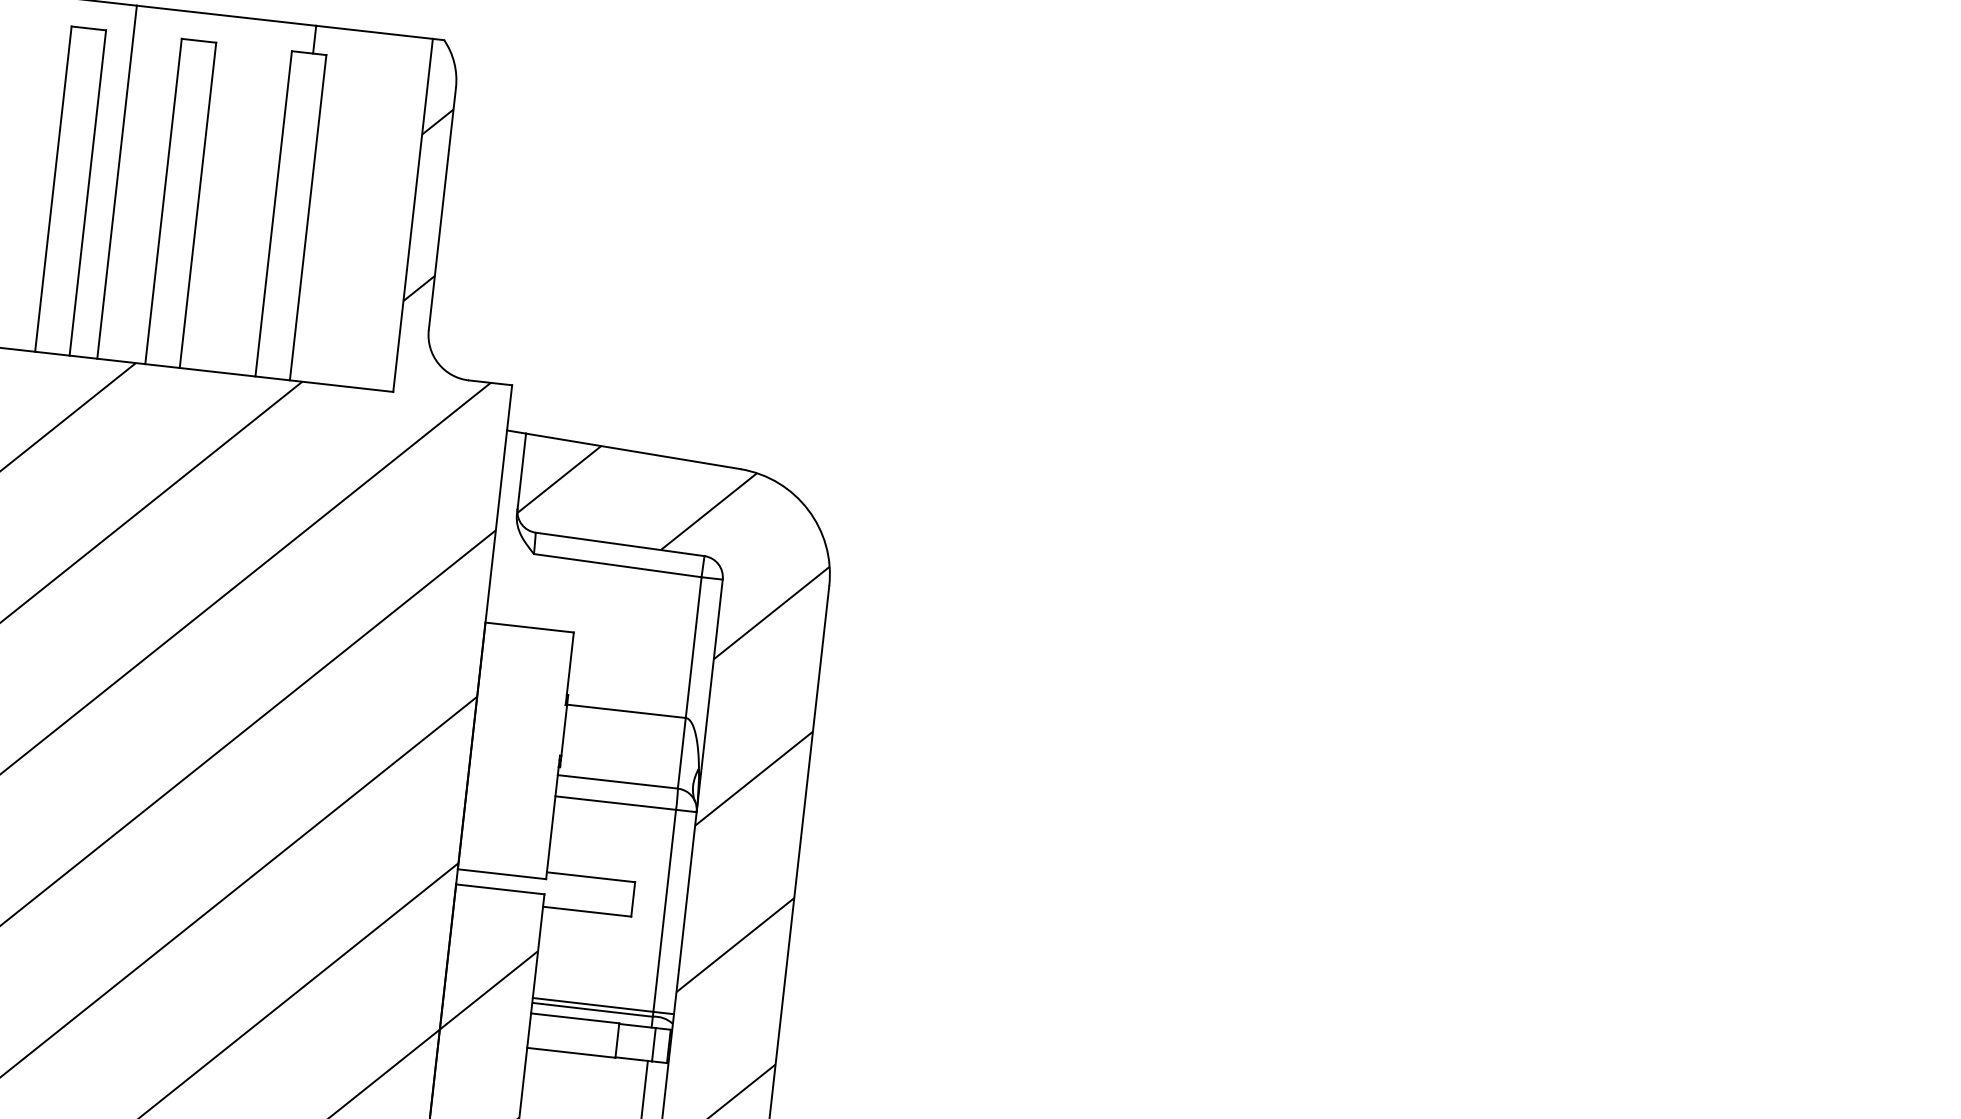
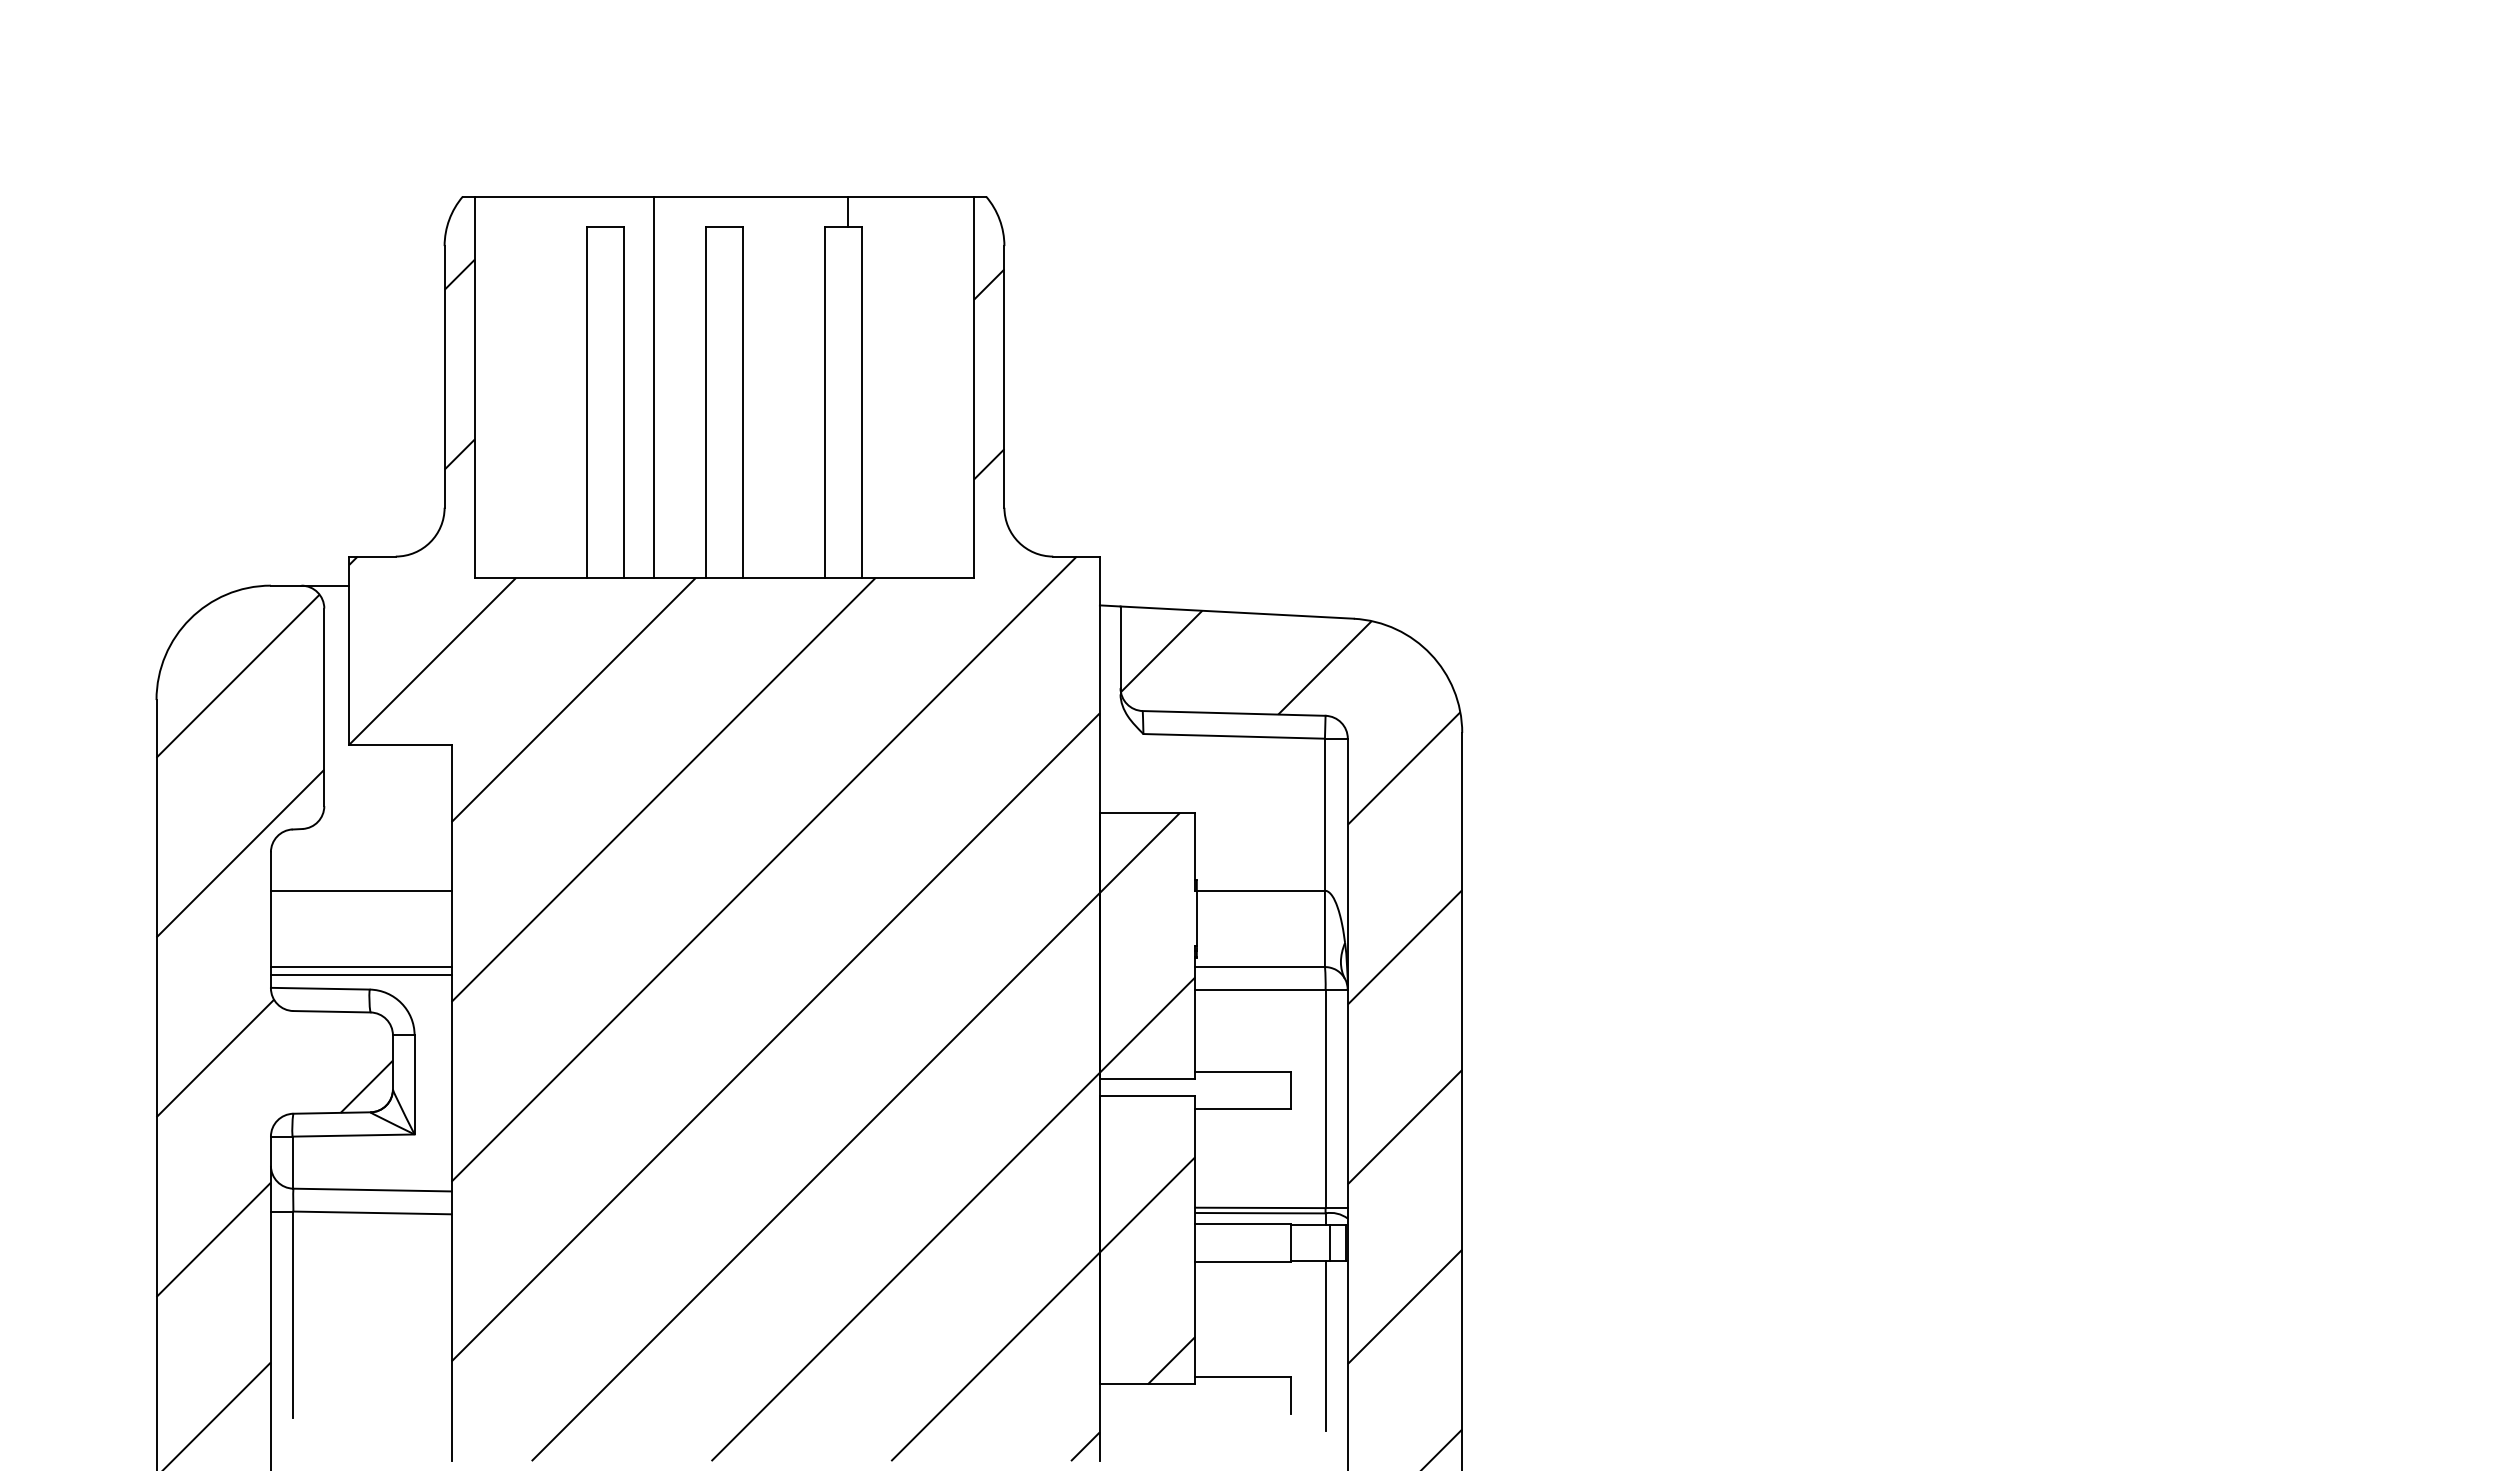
hatch: (516, 747) -> (1147, 942), added

